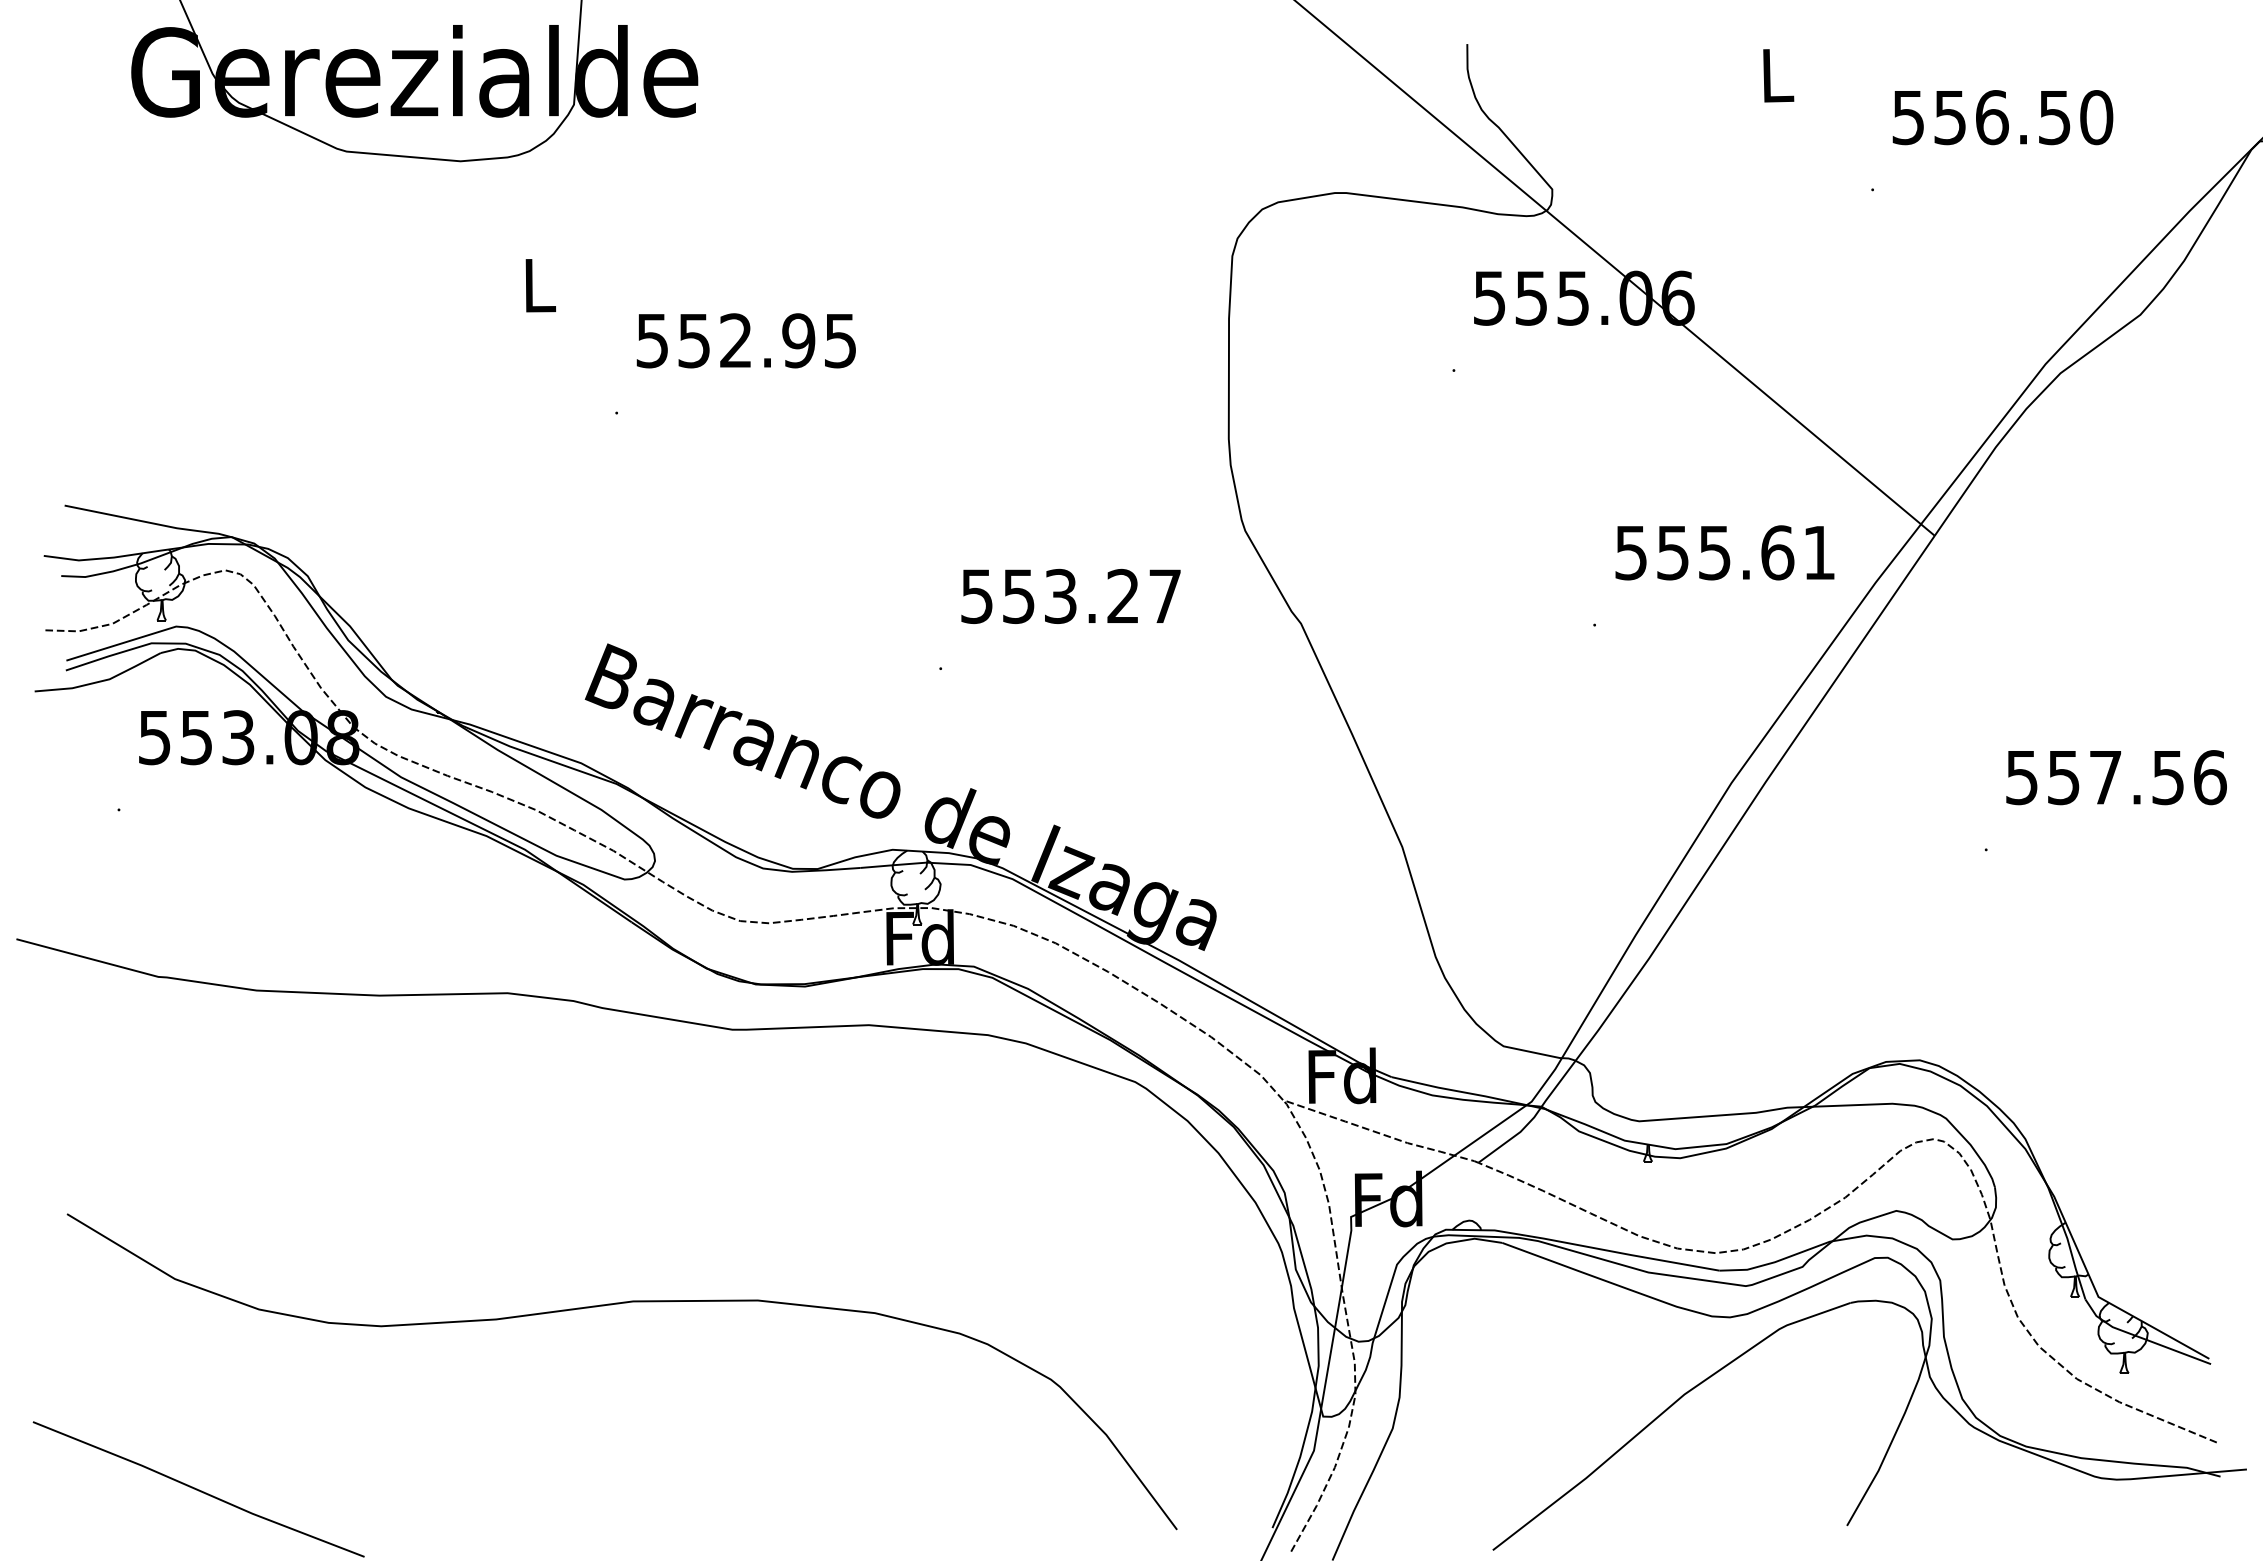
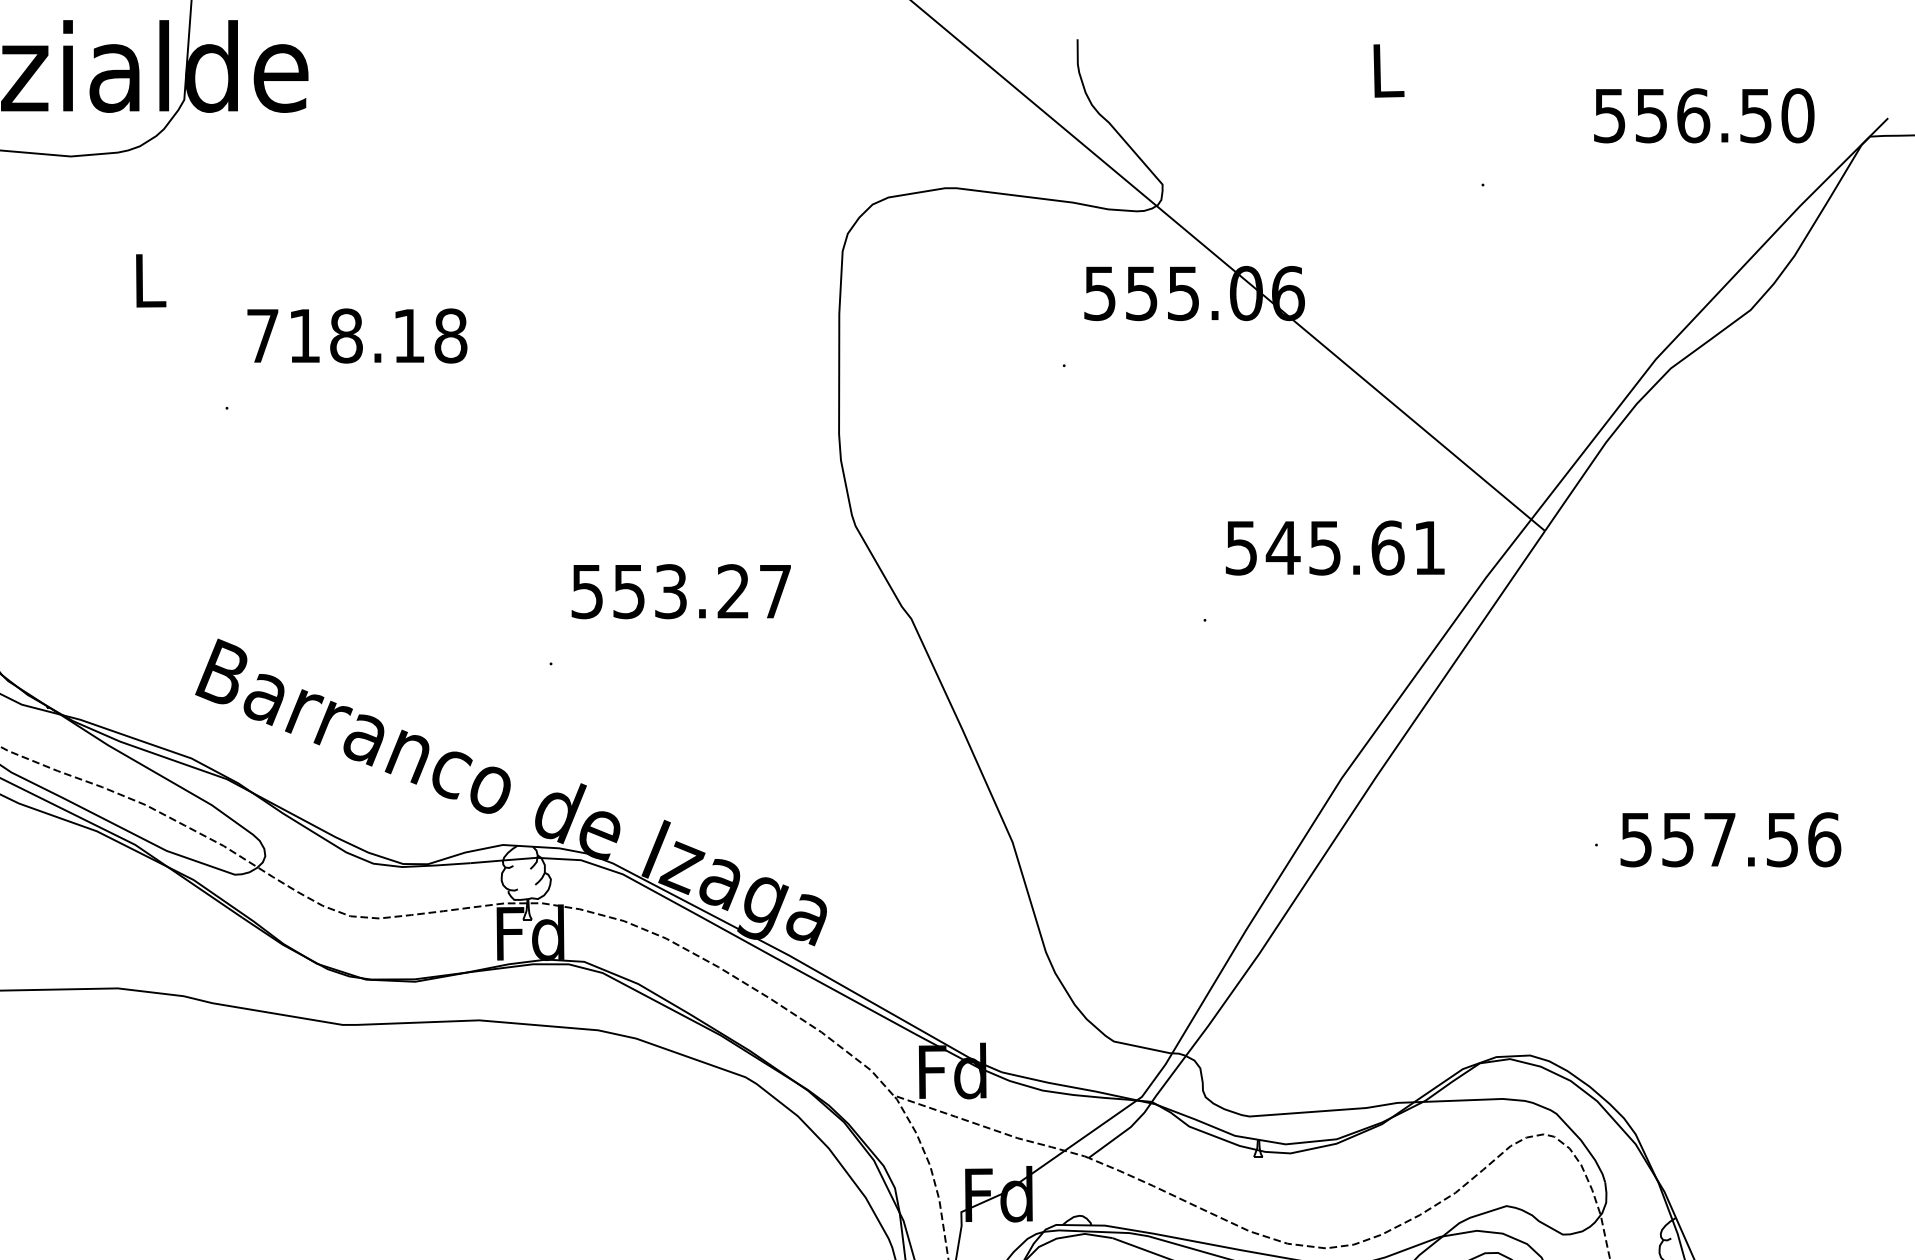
text: (2002, 117) -> (1703, 115), moved
text: (746, 340) -> (356, 335), 552.95 -> 718.18
text: (1672, 553) -> (1282, 548), 555.61 -> 545.61
text: (2116, 777) -> (1730, 839), moved

